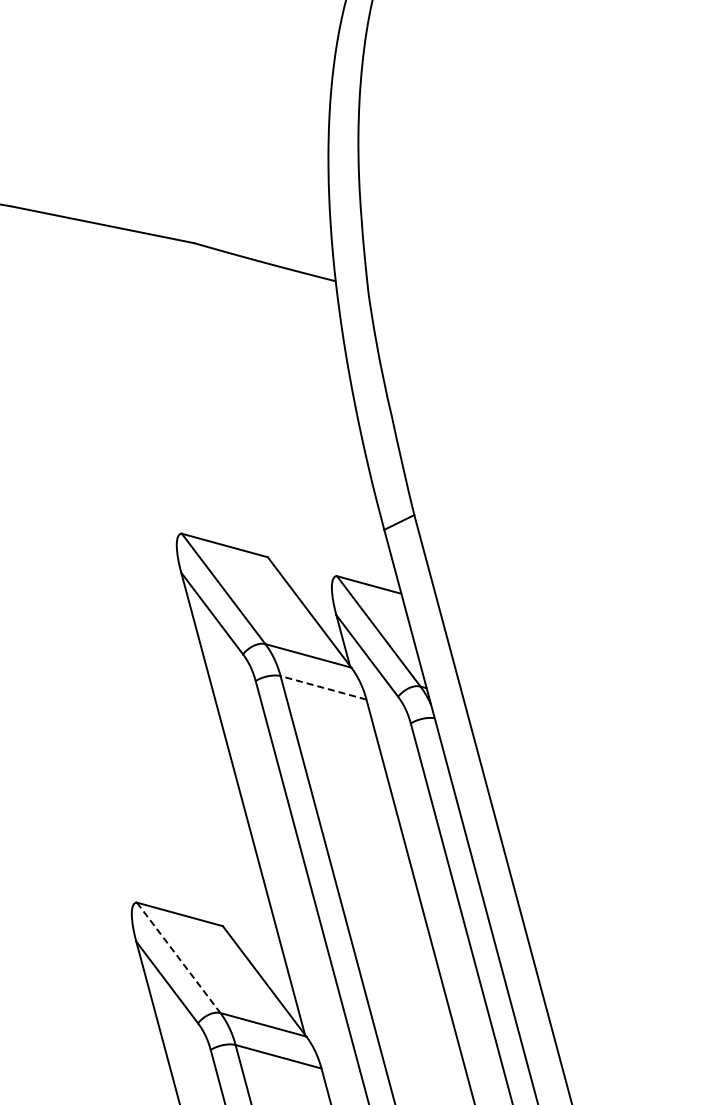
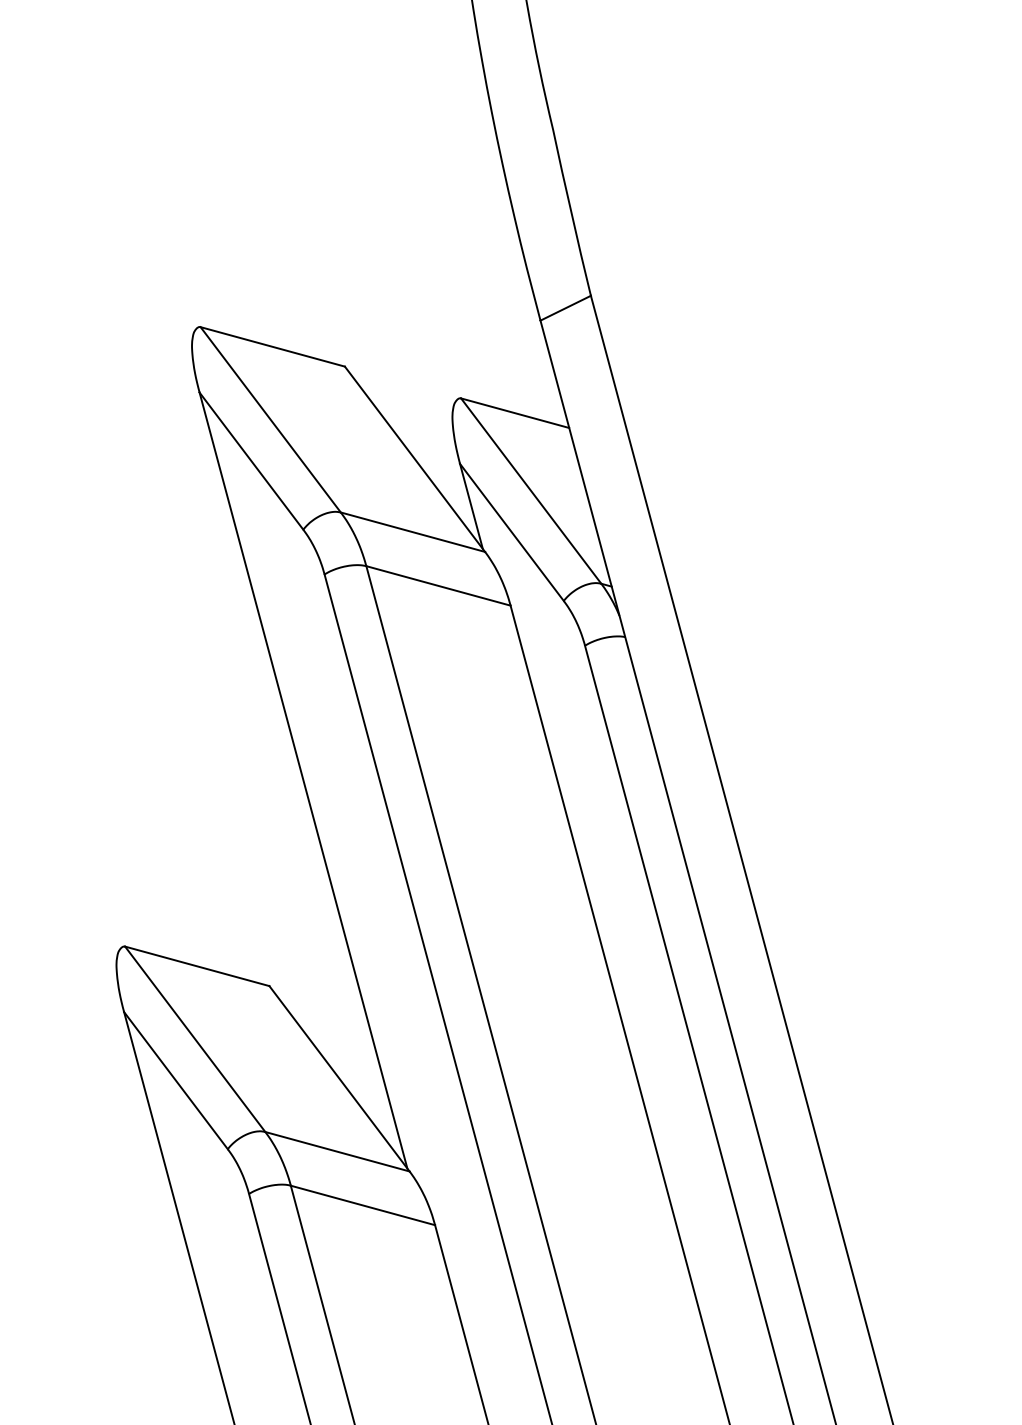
line: (323, 687) -> (438, 585), dashed -> solid
line: (178, 958) -> (194, 1040), dashed -> solid

